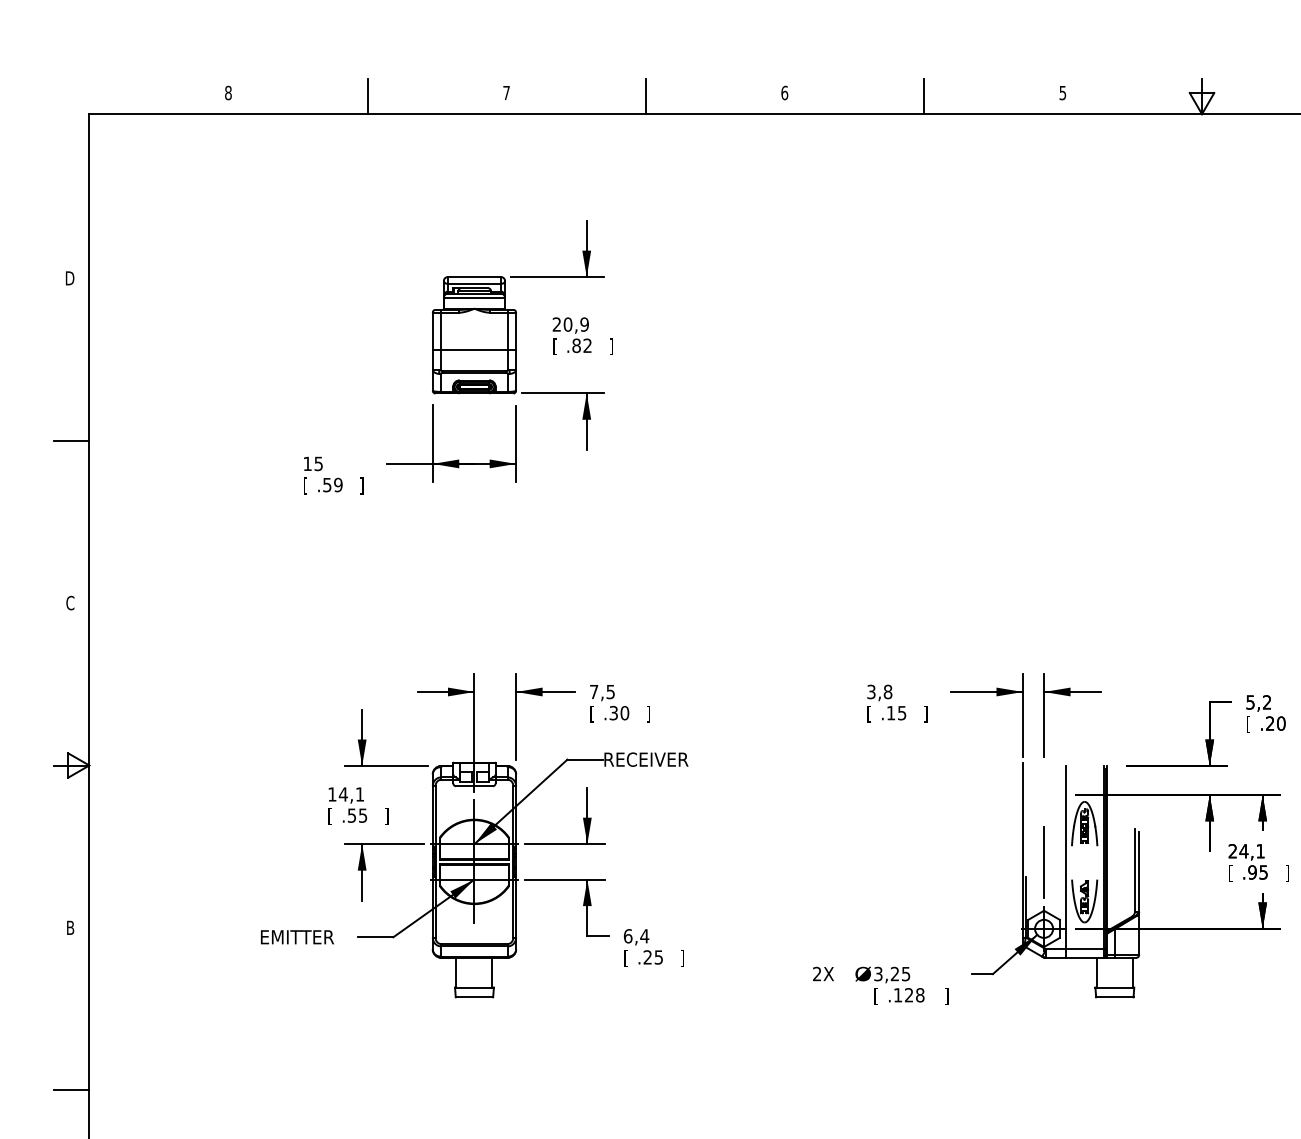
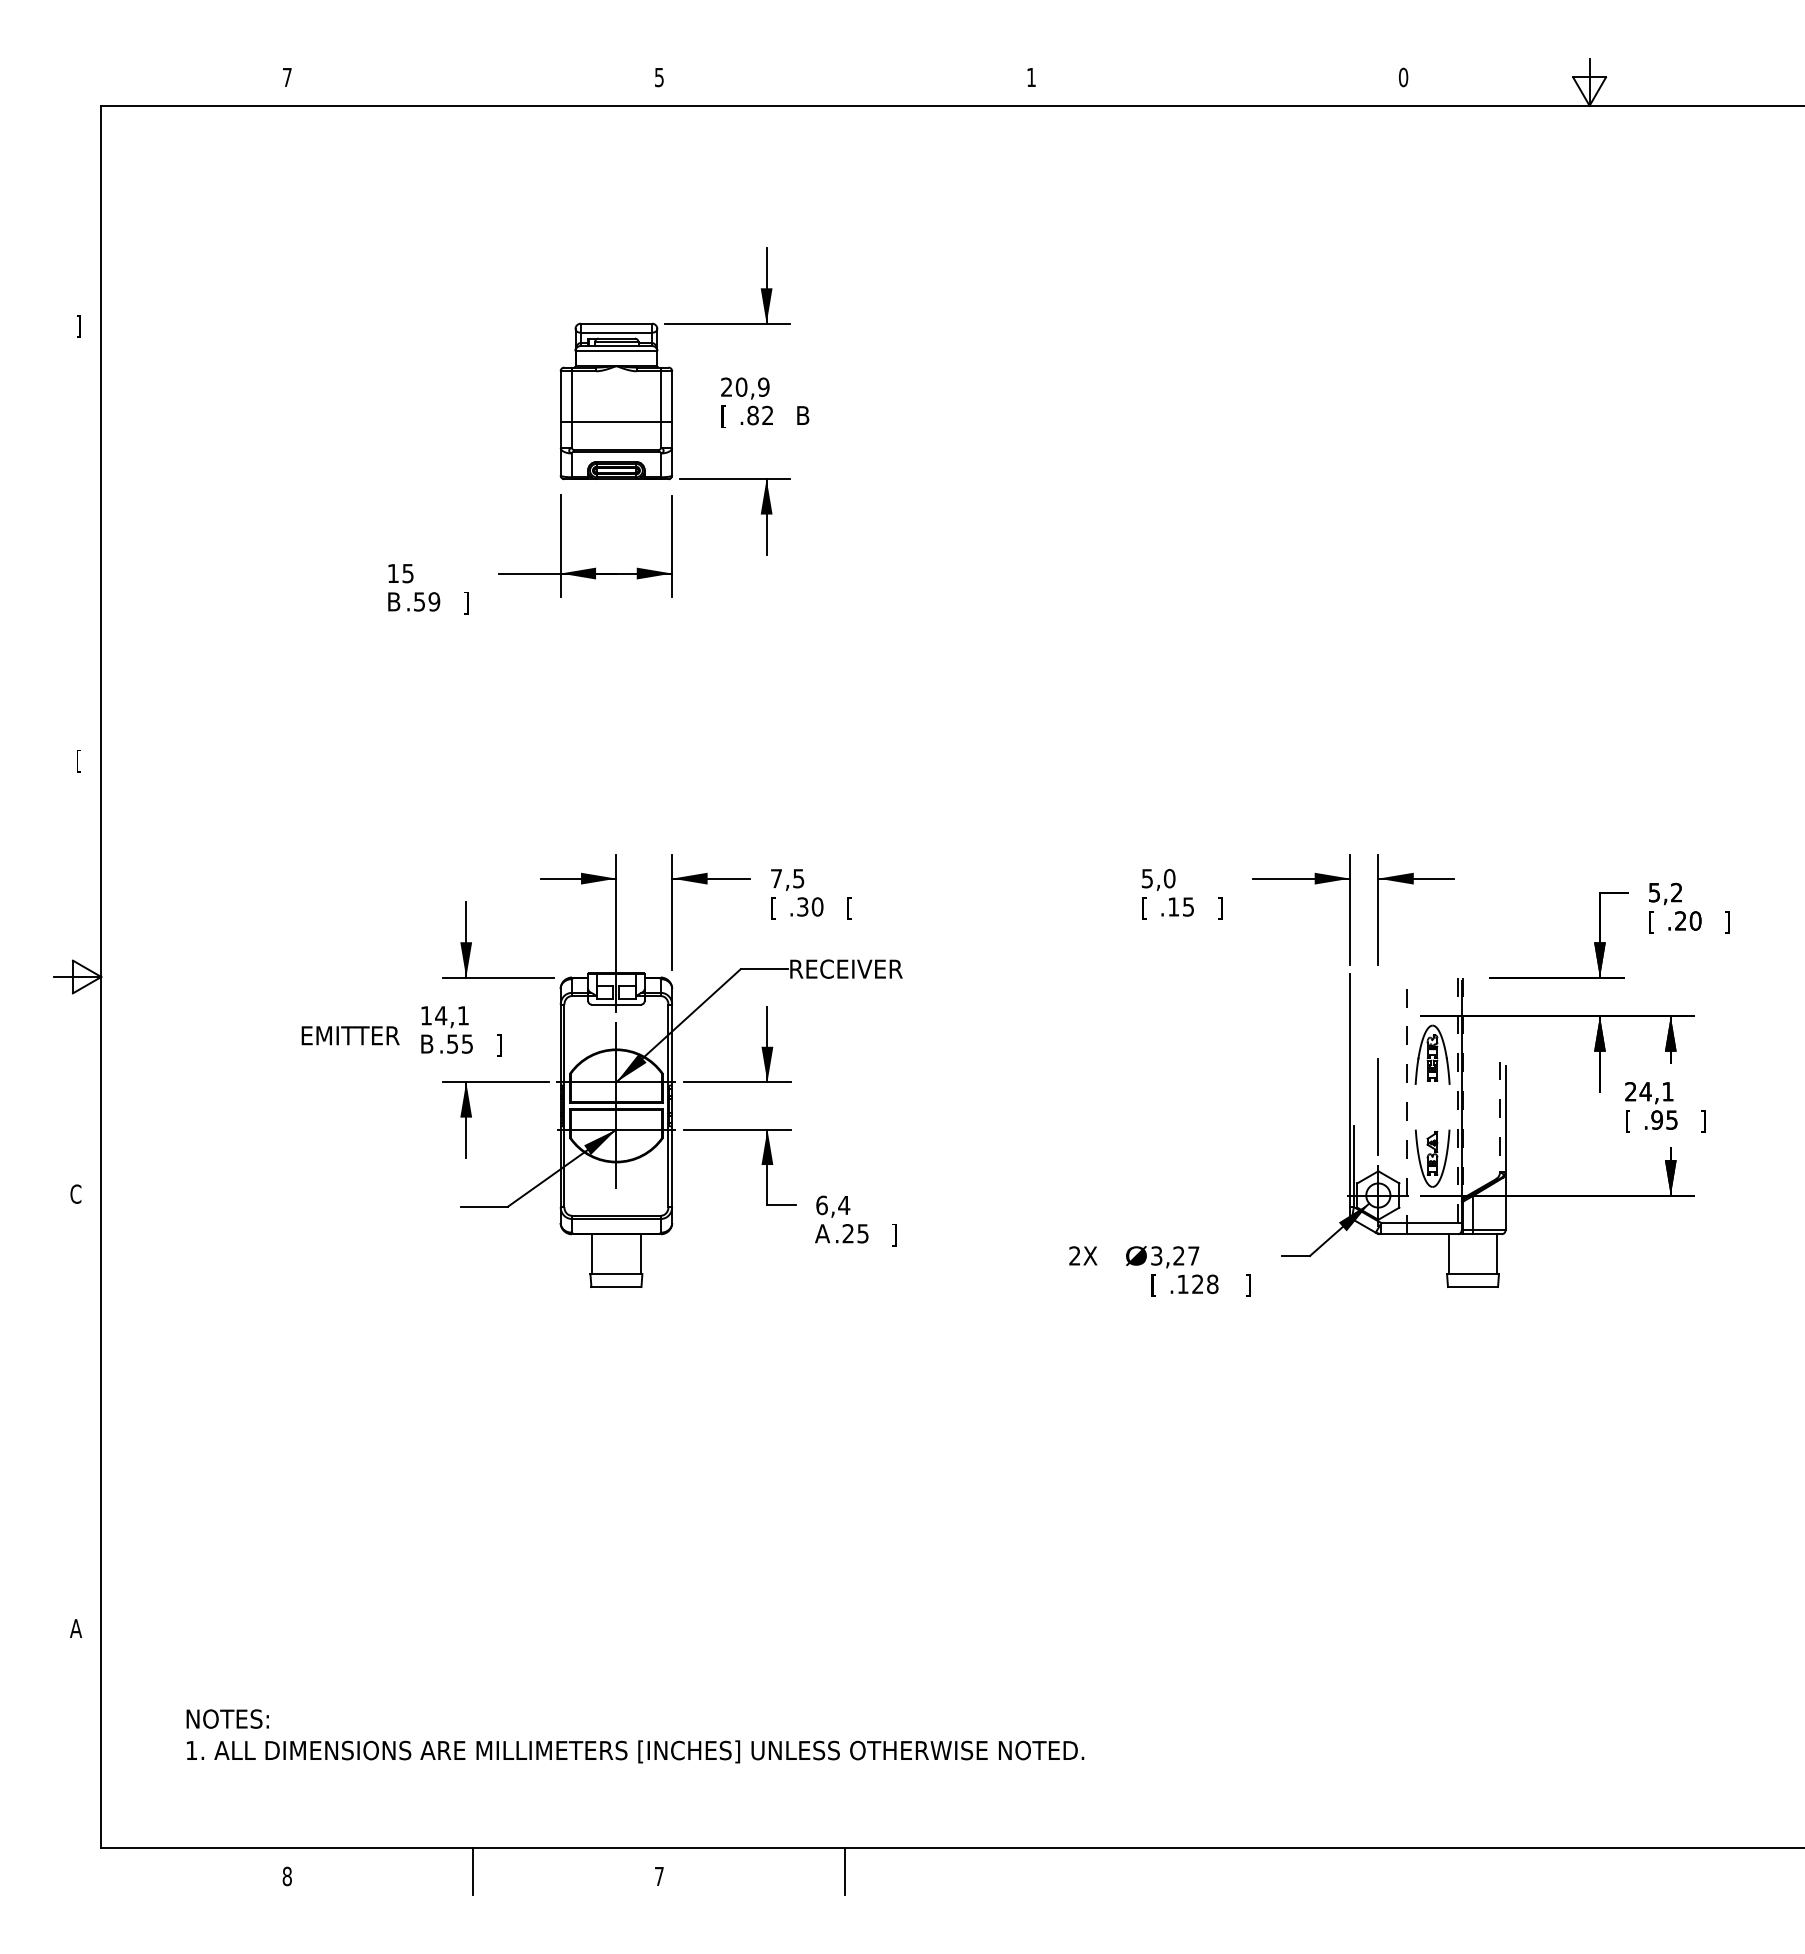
text: (227, 93) -> (286, 77), 8 -> 7
text: (506, 93) -> (659, 77), 7 -> 5
text: (784, 93) -> (1031, 77), 6 -> 1
text: (1062, 93) -> (1403, 77), 5 -> 0
line: (367, 96) -> (473, 81), removed
line: (645, 96) -> (845, 81), removed
line: (923, 96) -> (1217, 81), removed
text: (70, 279) -> (75, 326), D -> ]
text: (614, 346) -> (803, 416), ] -> B
line: (71, 440) -> (77, 542), removed
text: (308, 486) -> (394, 603), [ -> B
text: (70, 604) -> (75, 761), C -> [
text: (879, 691) -> (1158, 878), 3,8 -> 5,0
text: (648, 714) -> (849, 908), ] -> [
text: (333, 816) -> (427, 1045), [ -> B
line: (1107, 848) -> (1463, 1088), solid -> dashed
line: (1065, 861) -> (1407, 1105), solid -> dashed
line: (1103, 862) -> (1457, 1106), solid -> dashed
line: (1135, 870) -> (1500, 1117), solid -> dashed
text: (70, 927) -> (75, 1193), B -> C
text: (297, 937) -> (350, 1035), moved
text: (628, 958) -> (822, 1235), [ -> A
text: (905, 973) -> (1193, 1255), 3,25 -> 3,27
line: (71, 1090) -> (77, 1411), removed

